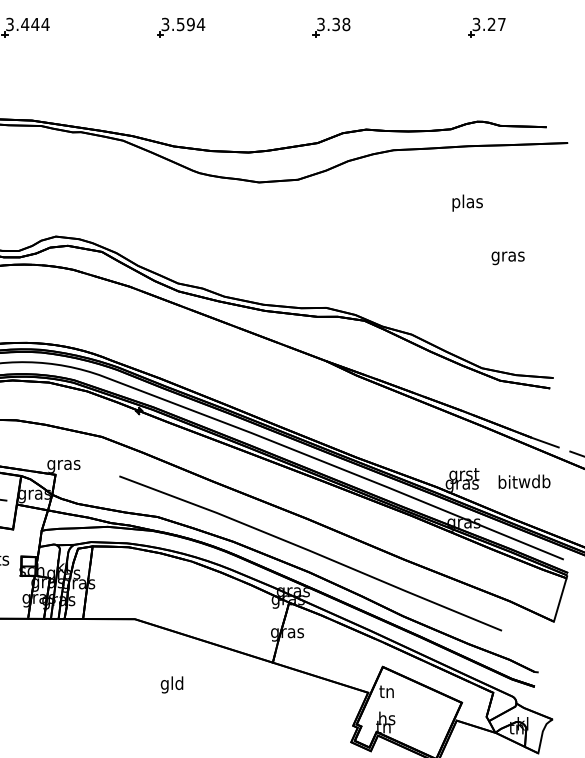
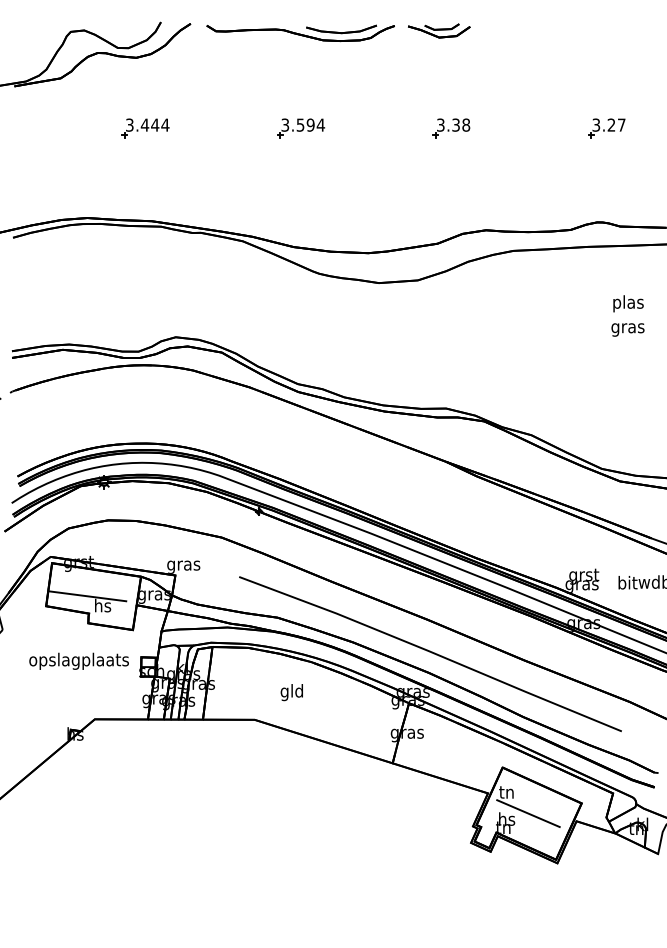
text: (467, 202) -> (628, 303), moved
text: (507, 257) -> (627, 329), moved
text: (171, 684) -> (291, 692), moved
line: (408, 712) -> (528, 813), added

